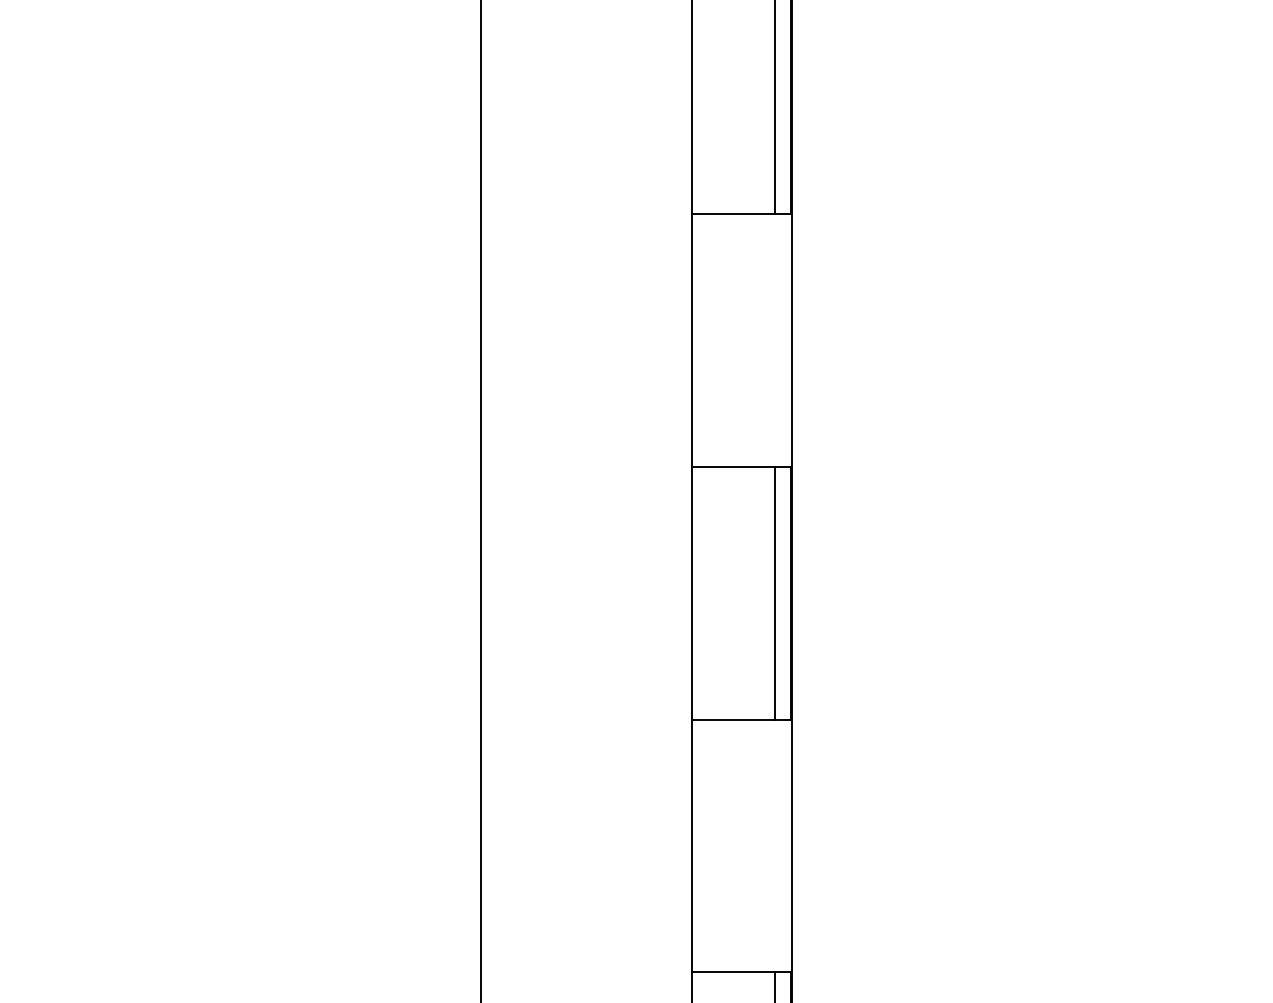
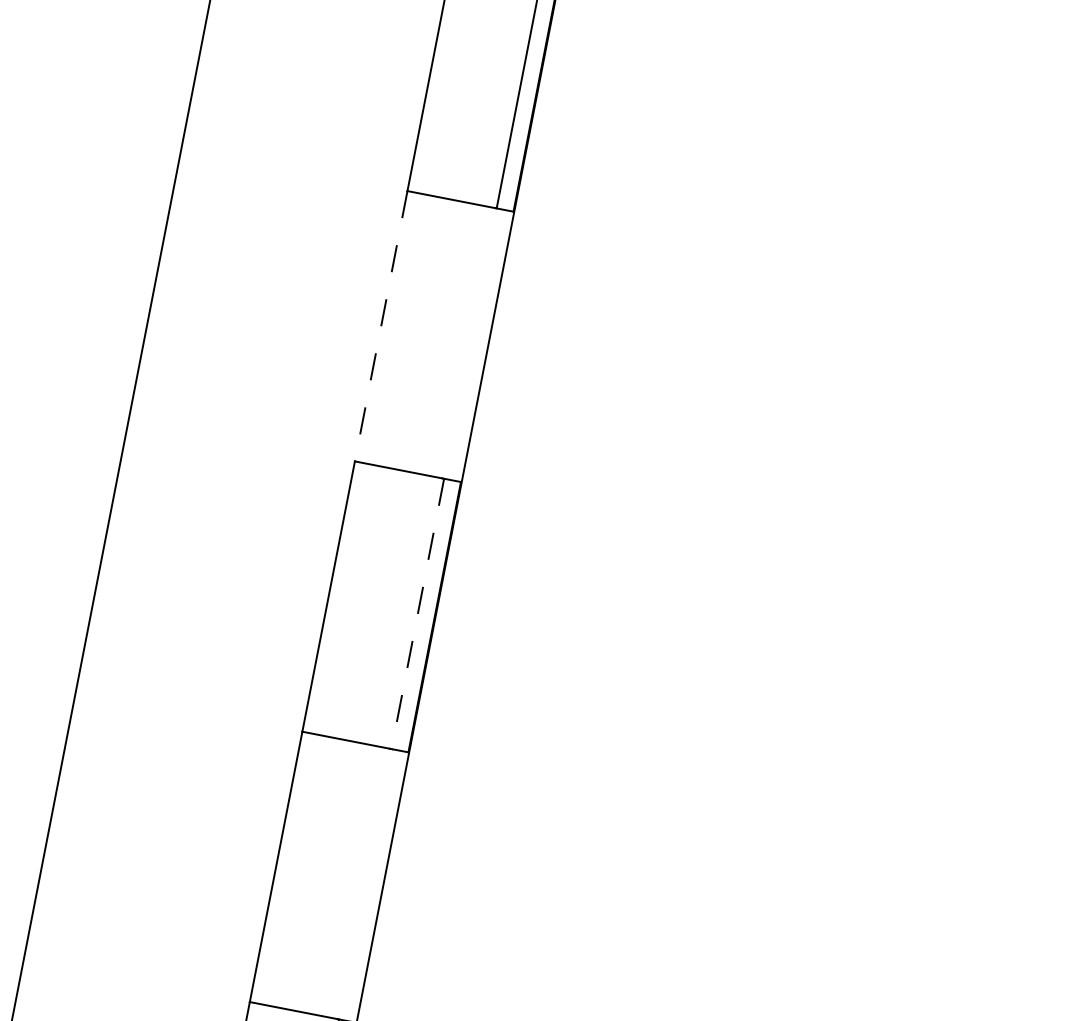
line: (692, 341) -> (381, 327), solid -> dashed
line: (775, 593) -> (417, 614), solid -> dashed

